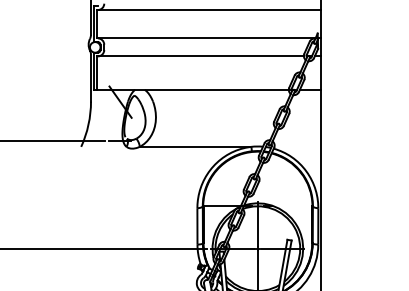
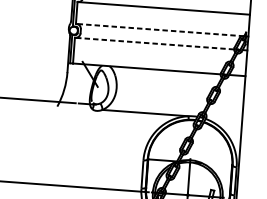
line: (206, 38) -> (160, 30), solid -> dashed
line: (200, 56) -> (154, 43), solid -> dashed

